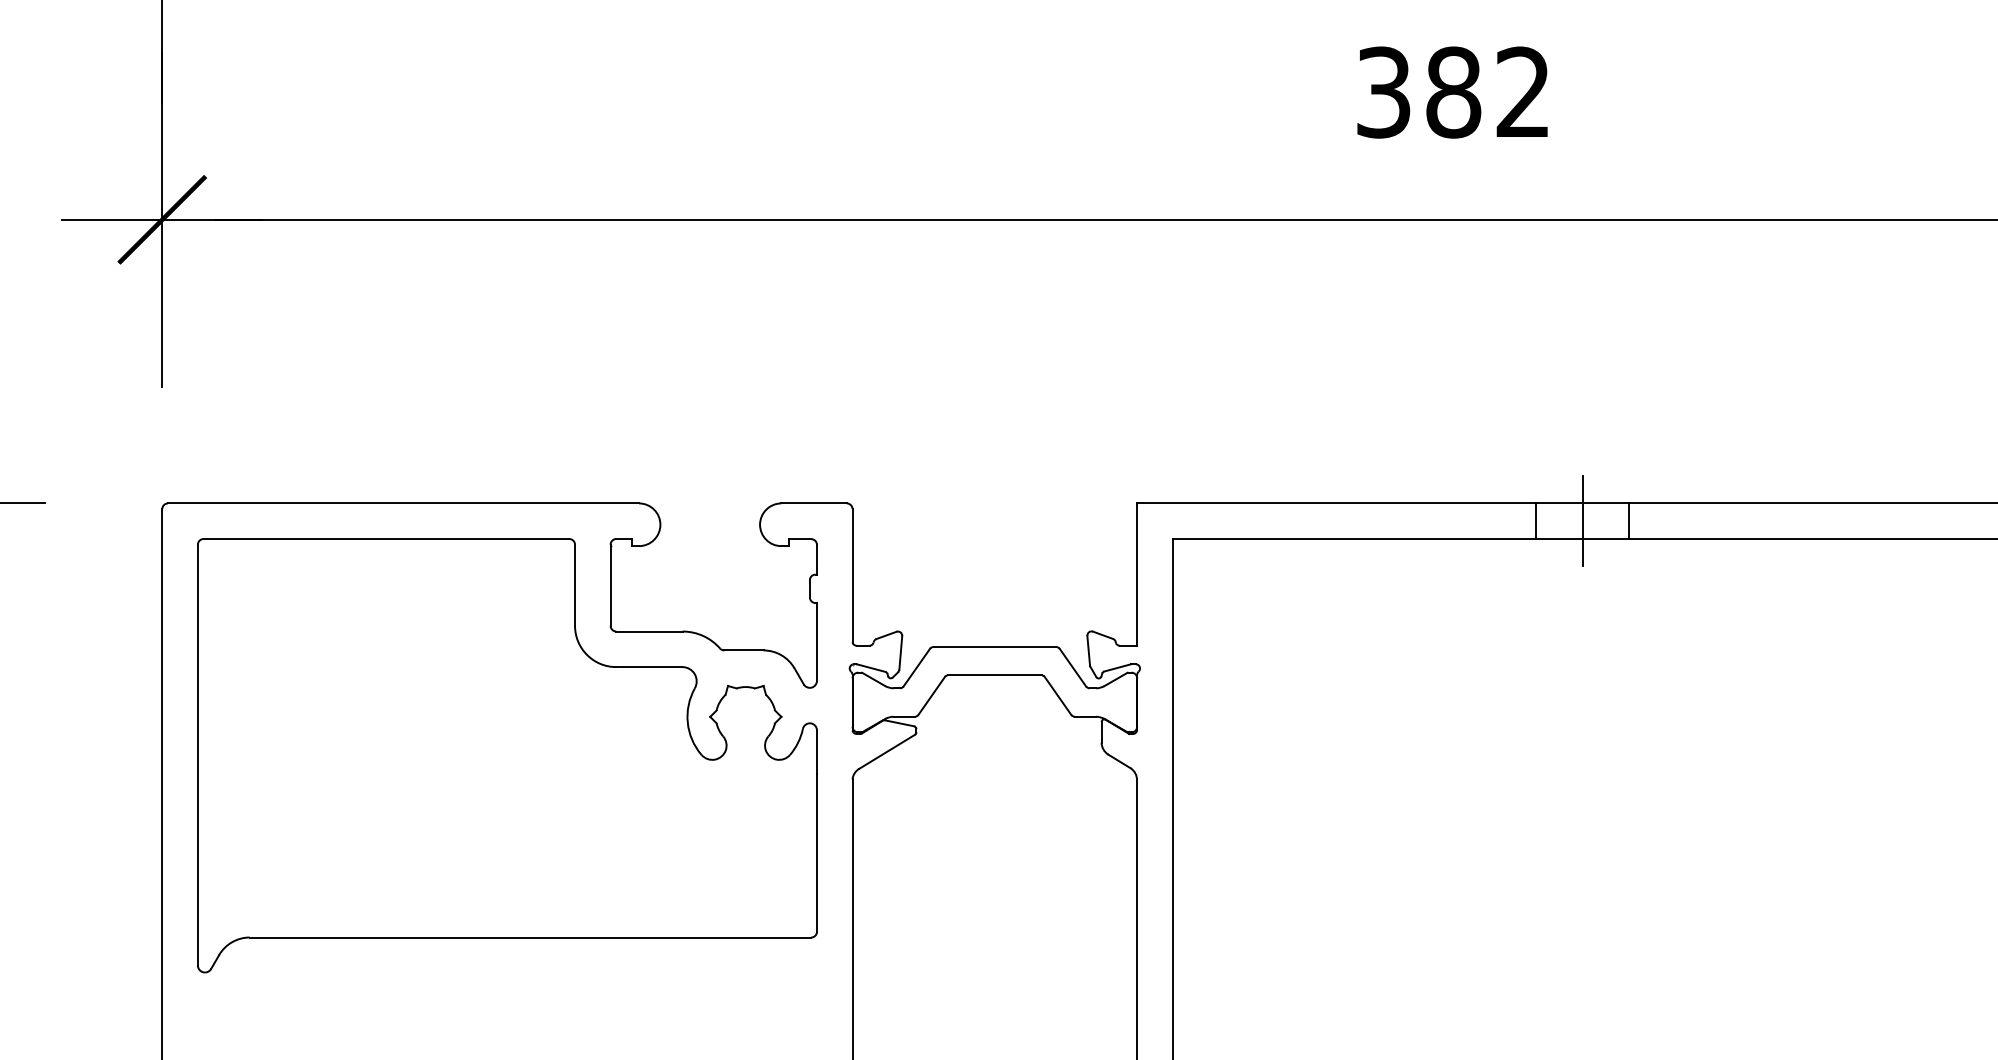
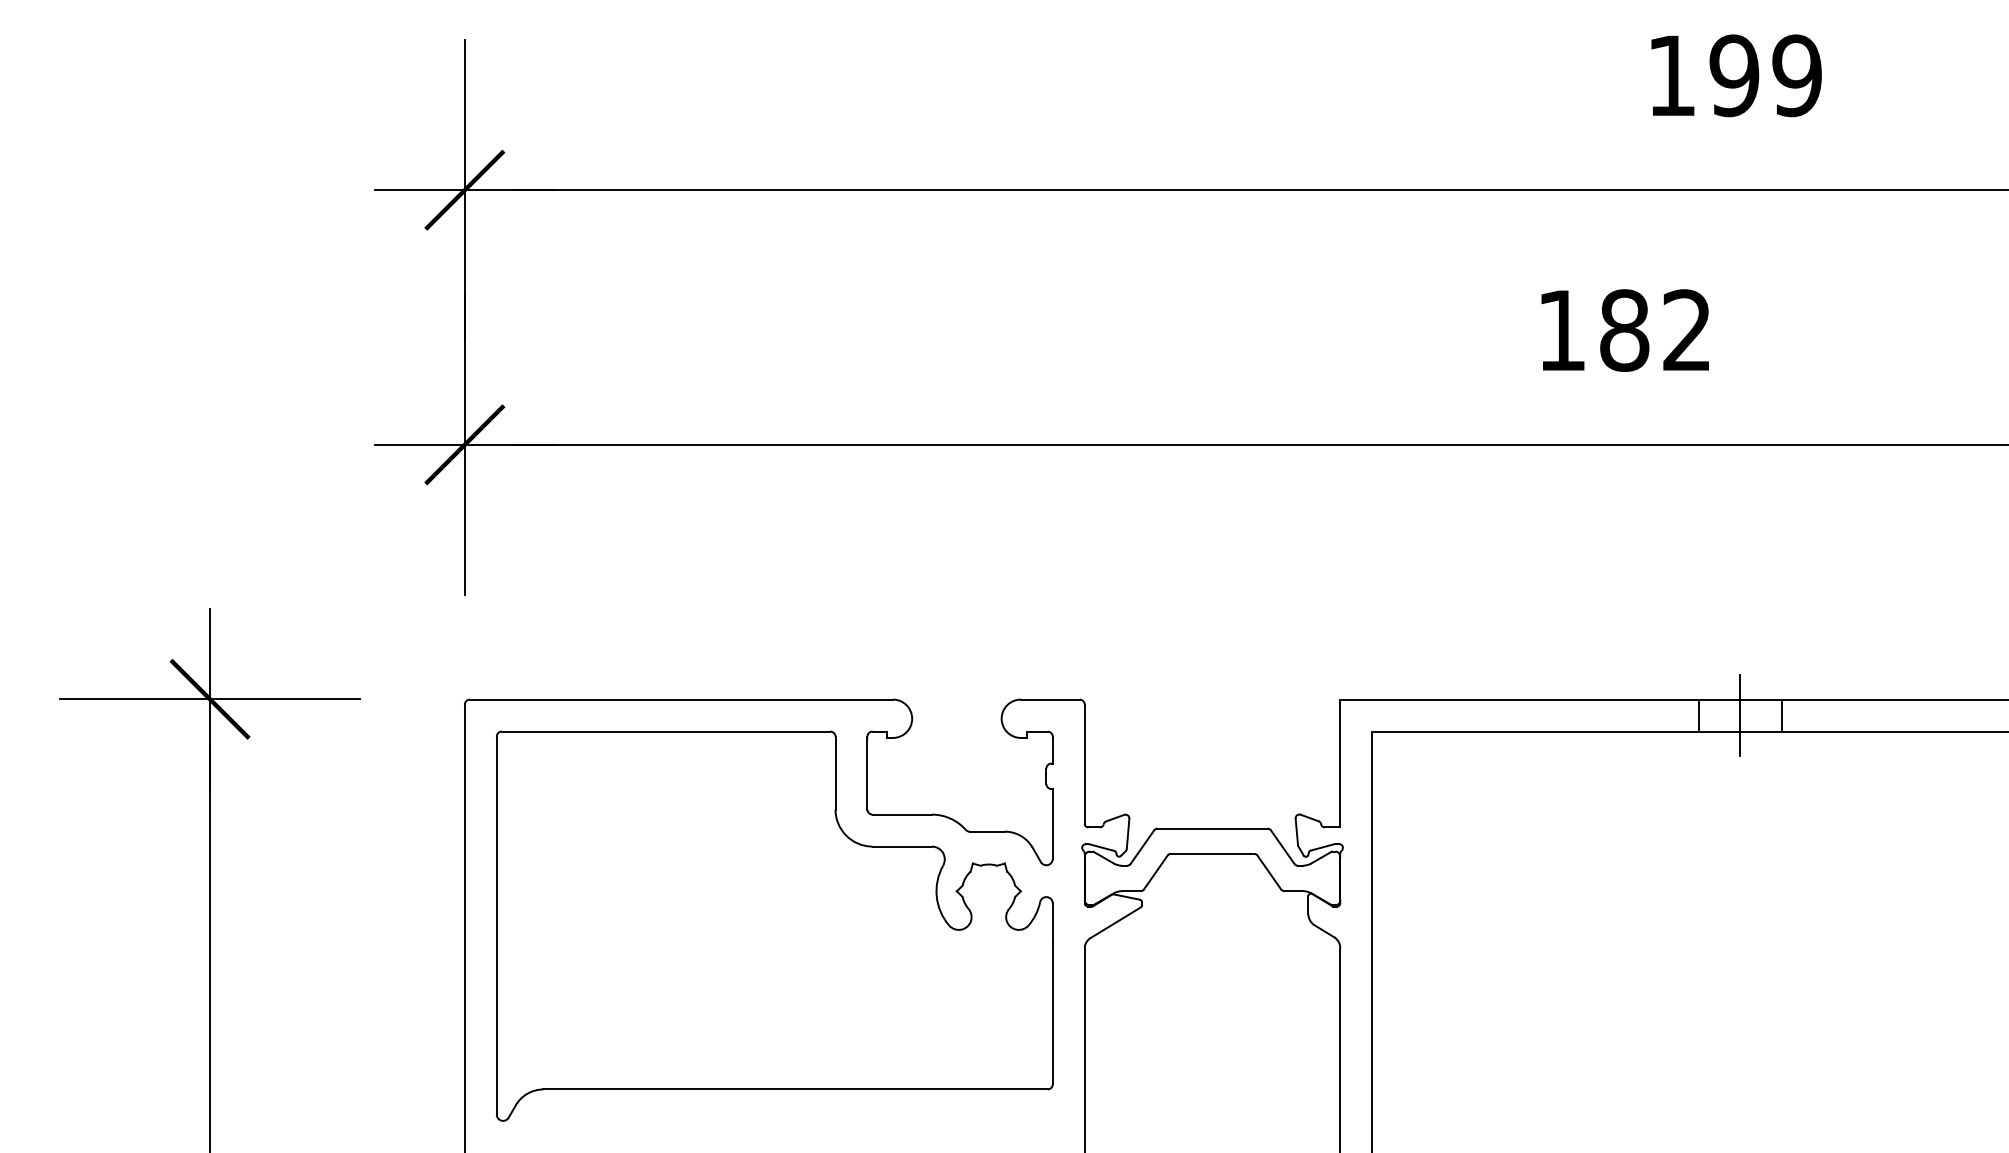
text: (1383, 92) -> (1561, 330), 382 -> 182

